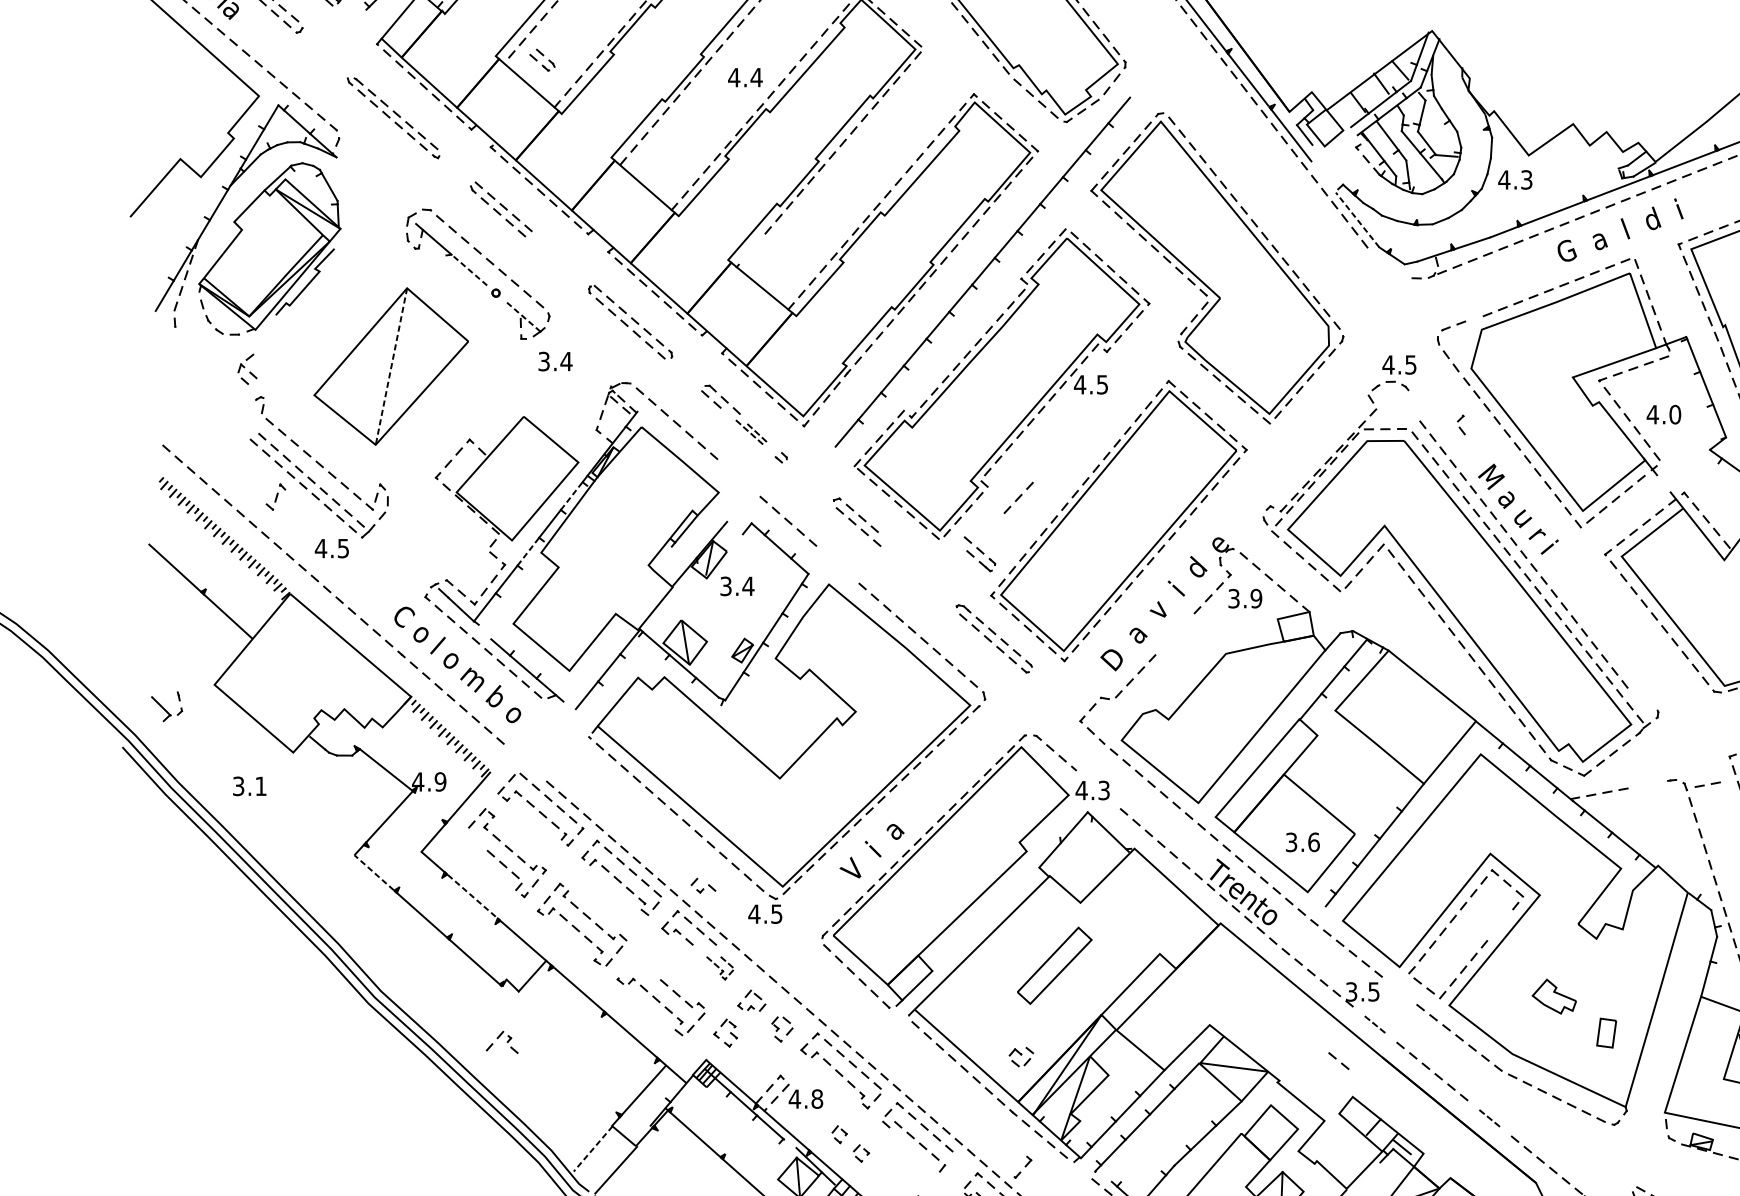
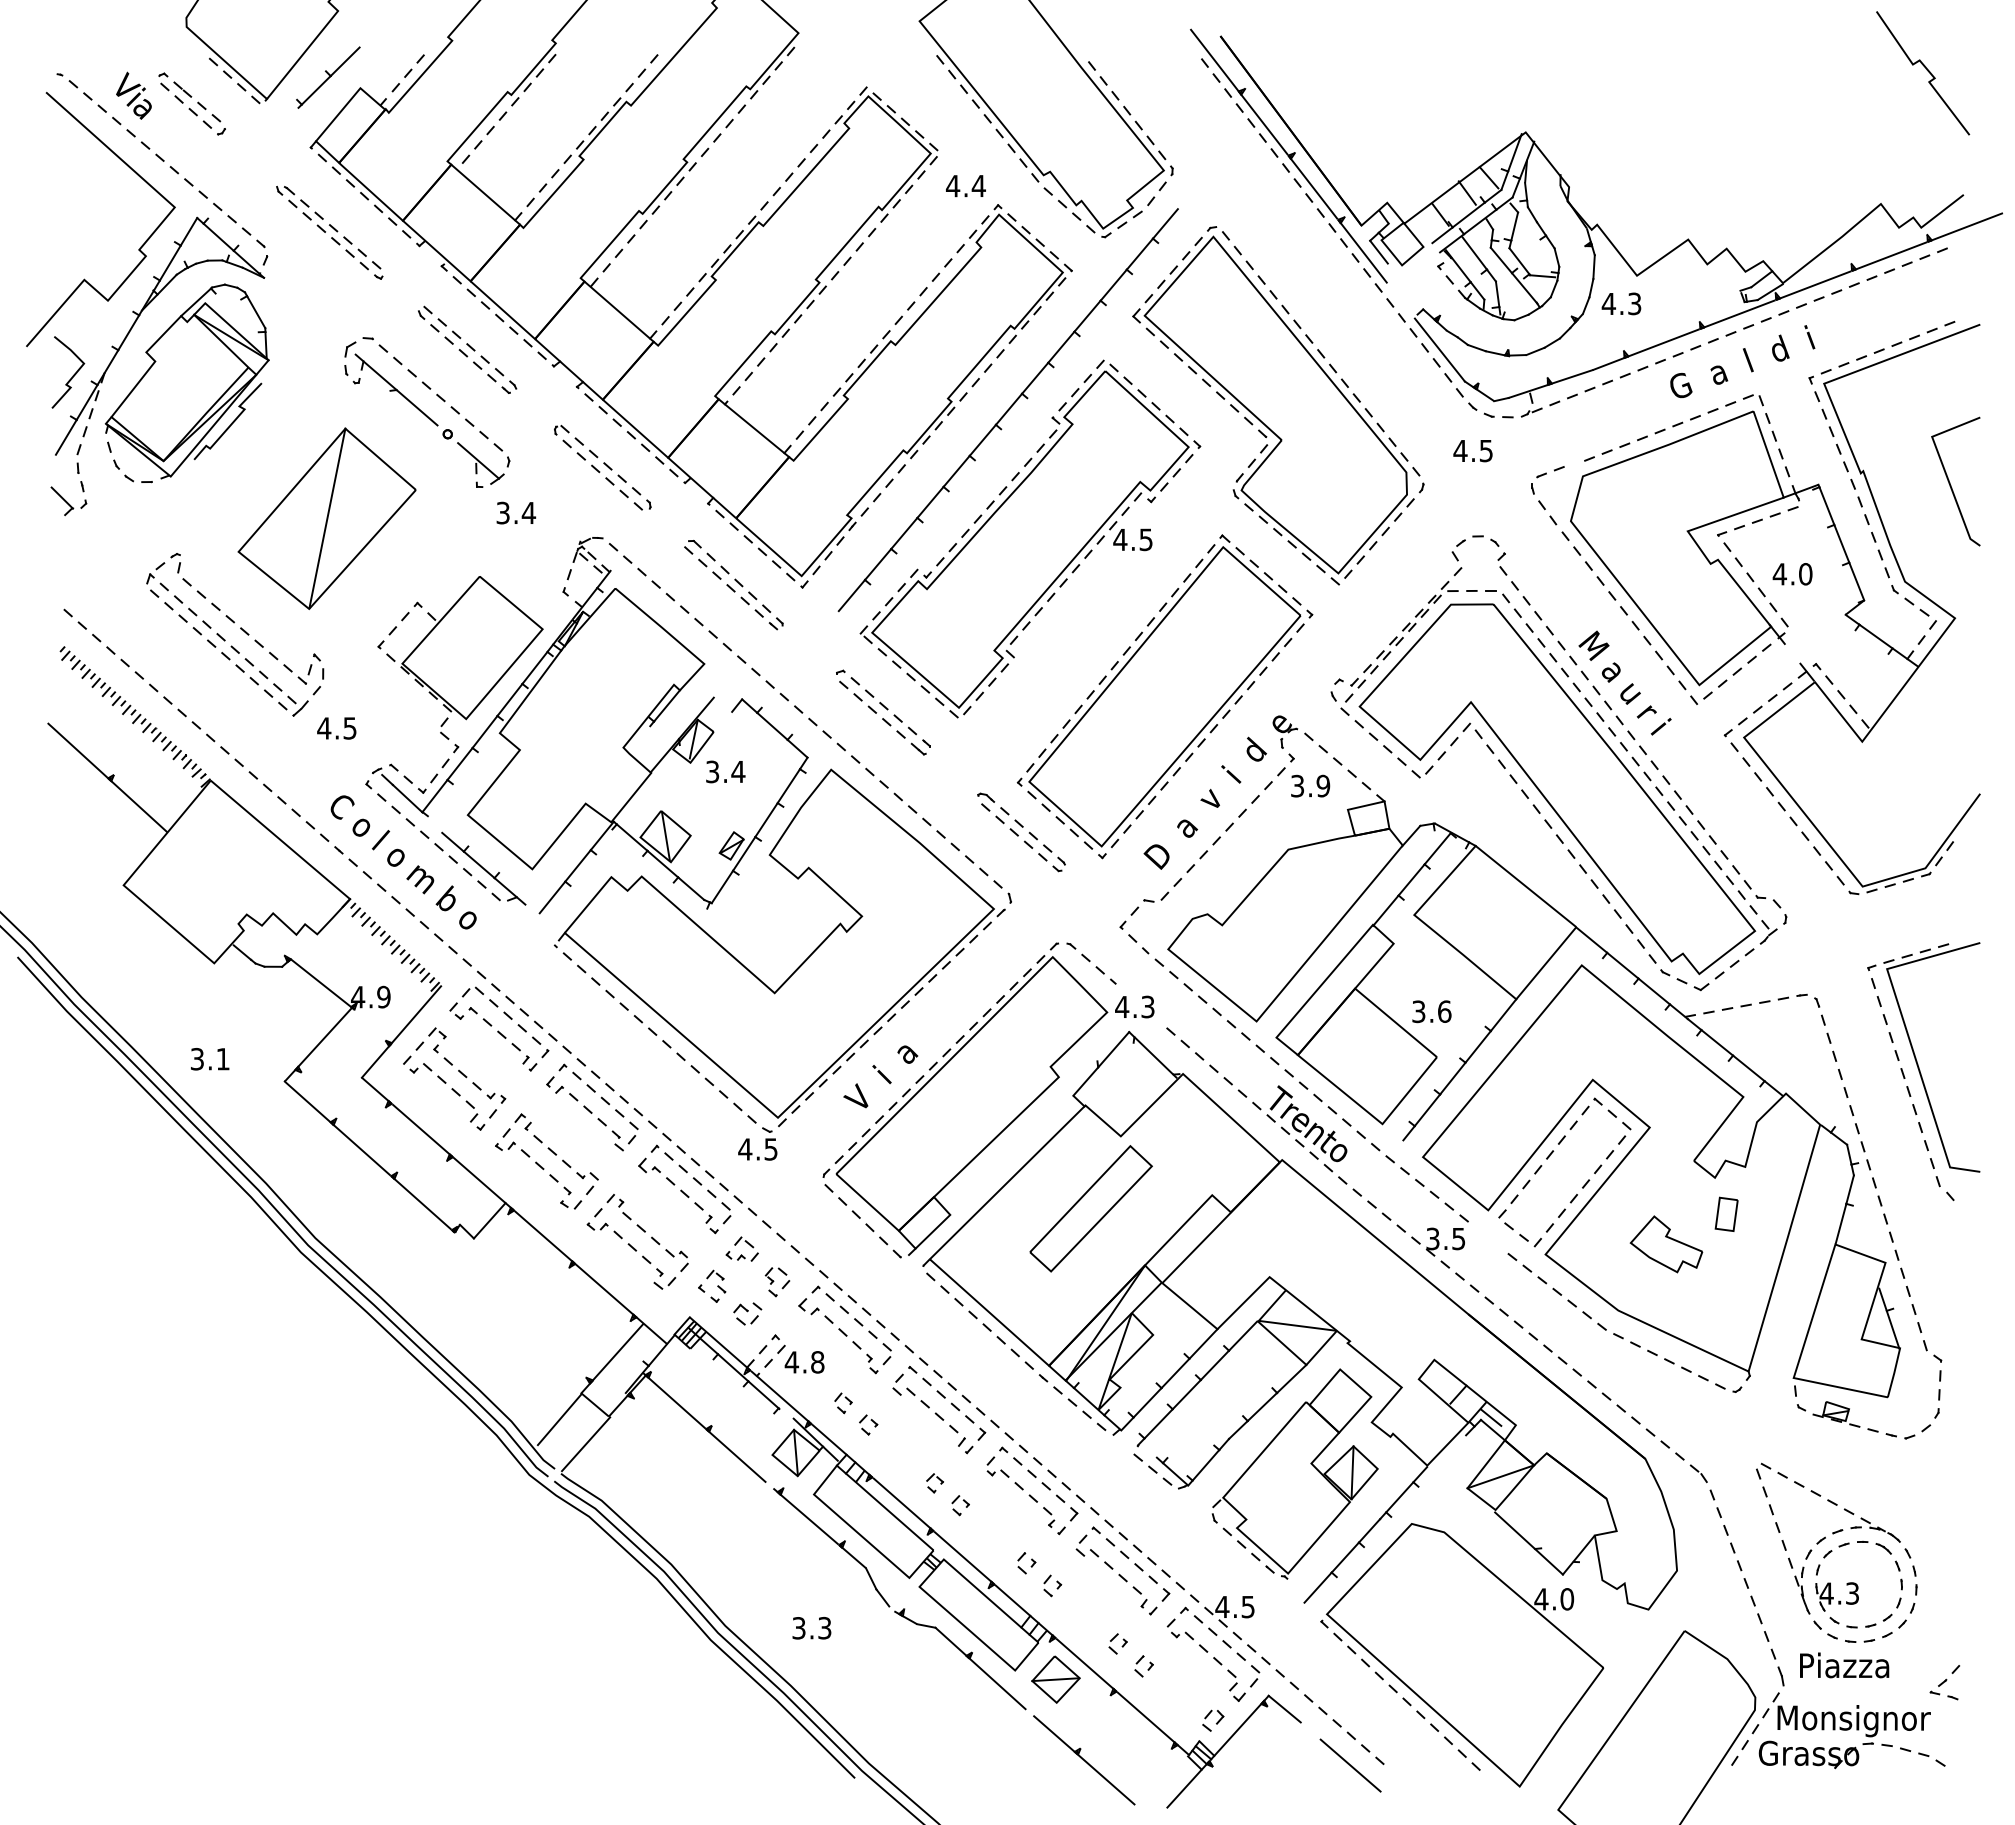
part: (542, 59) -> (502, 380), moved
text: (745, 77) -> (965, 186), moved
line: (1357, 219) -> (1439, 349), dashed -> solid
curve: (170, 242) -> (72, 375), added
part: (751, 249) -> (742, 383), added
part: (1388, 265) -> (1475, 402), added
line: (468, 269) -> (416, 407), dashed -> solid
line: (522, 315) -> (478, 460), dashed -> solid
line: (391, 365) -> (327, 517), dashed -> solid
text: (1398, 365) -> (1472, 451), moved
part: (247, 368) -> (157, 579), moved
part: (1461, 424) -> (1502, 563), moved
part: (751, 432) -> (741, 594), size x1.67
part: (738, 477) -> (727, 646), added
line: (572, 495) -> (535, 667), dashed -> solid
part: (275, 496) -> (193, 668), removed
part: (1018, 497) -> (1229, 826), moved
text: (331, 548) -> (336, 728), moved
line: (528, 551) -> (485, 731), dashed -> solid
part: (979, 553) -> (911, 734), moved
part: (837, 564) -> (841, 746), added
part: (1642, 698) -> (1768, 901), added
part: (166, 706) -> (68, 498), moved
part: (525, 762) -> (481, 974), added
part: (1707, 783) -> (1773, 999), moved
text: (250, 786) -> (210, 1059), moved
text: (1302, 842) -> (1431, 1011), moved
line: (374, 872) -> (307, 1101), dashed -> solid
part: (703, 885) -> (417, 1064), moved
line: (474, 898) -> (423, 1131), dashed -> solid
part: (1499, 925) -> (1603, 1162), added
part: (1054, 965) -> (1090, 1208), size x1.43
part: (719, 968) -> (705, 1211), size x1.67
part: (1554, 996) -> (1666, 1244), size x1.43
part: (1374, 1024) -> (1459, 1276), size x1.67
part: (1606, 1032) -> (1726, 1213), moved
part: (501, 1042) -> (612, 1207), moved
part: (1021, 1056) -> (747, 1313), moved
part: (1339, 1061) -> (1418, 1318), removed
part: (1489, 1118) -> (1591, 1384), size x1.67
line: (593, 1148) -> (559, 1419), dashed -> solid
part: (1022, 1166) -> (975, 1440), moved

